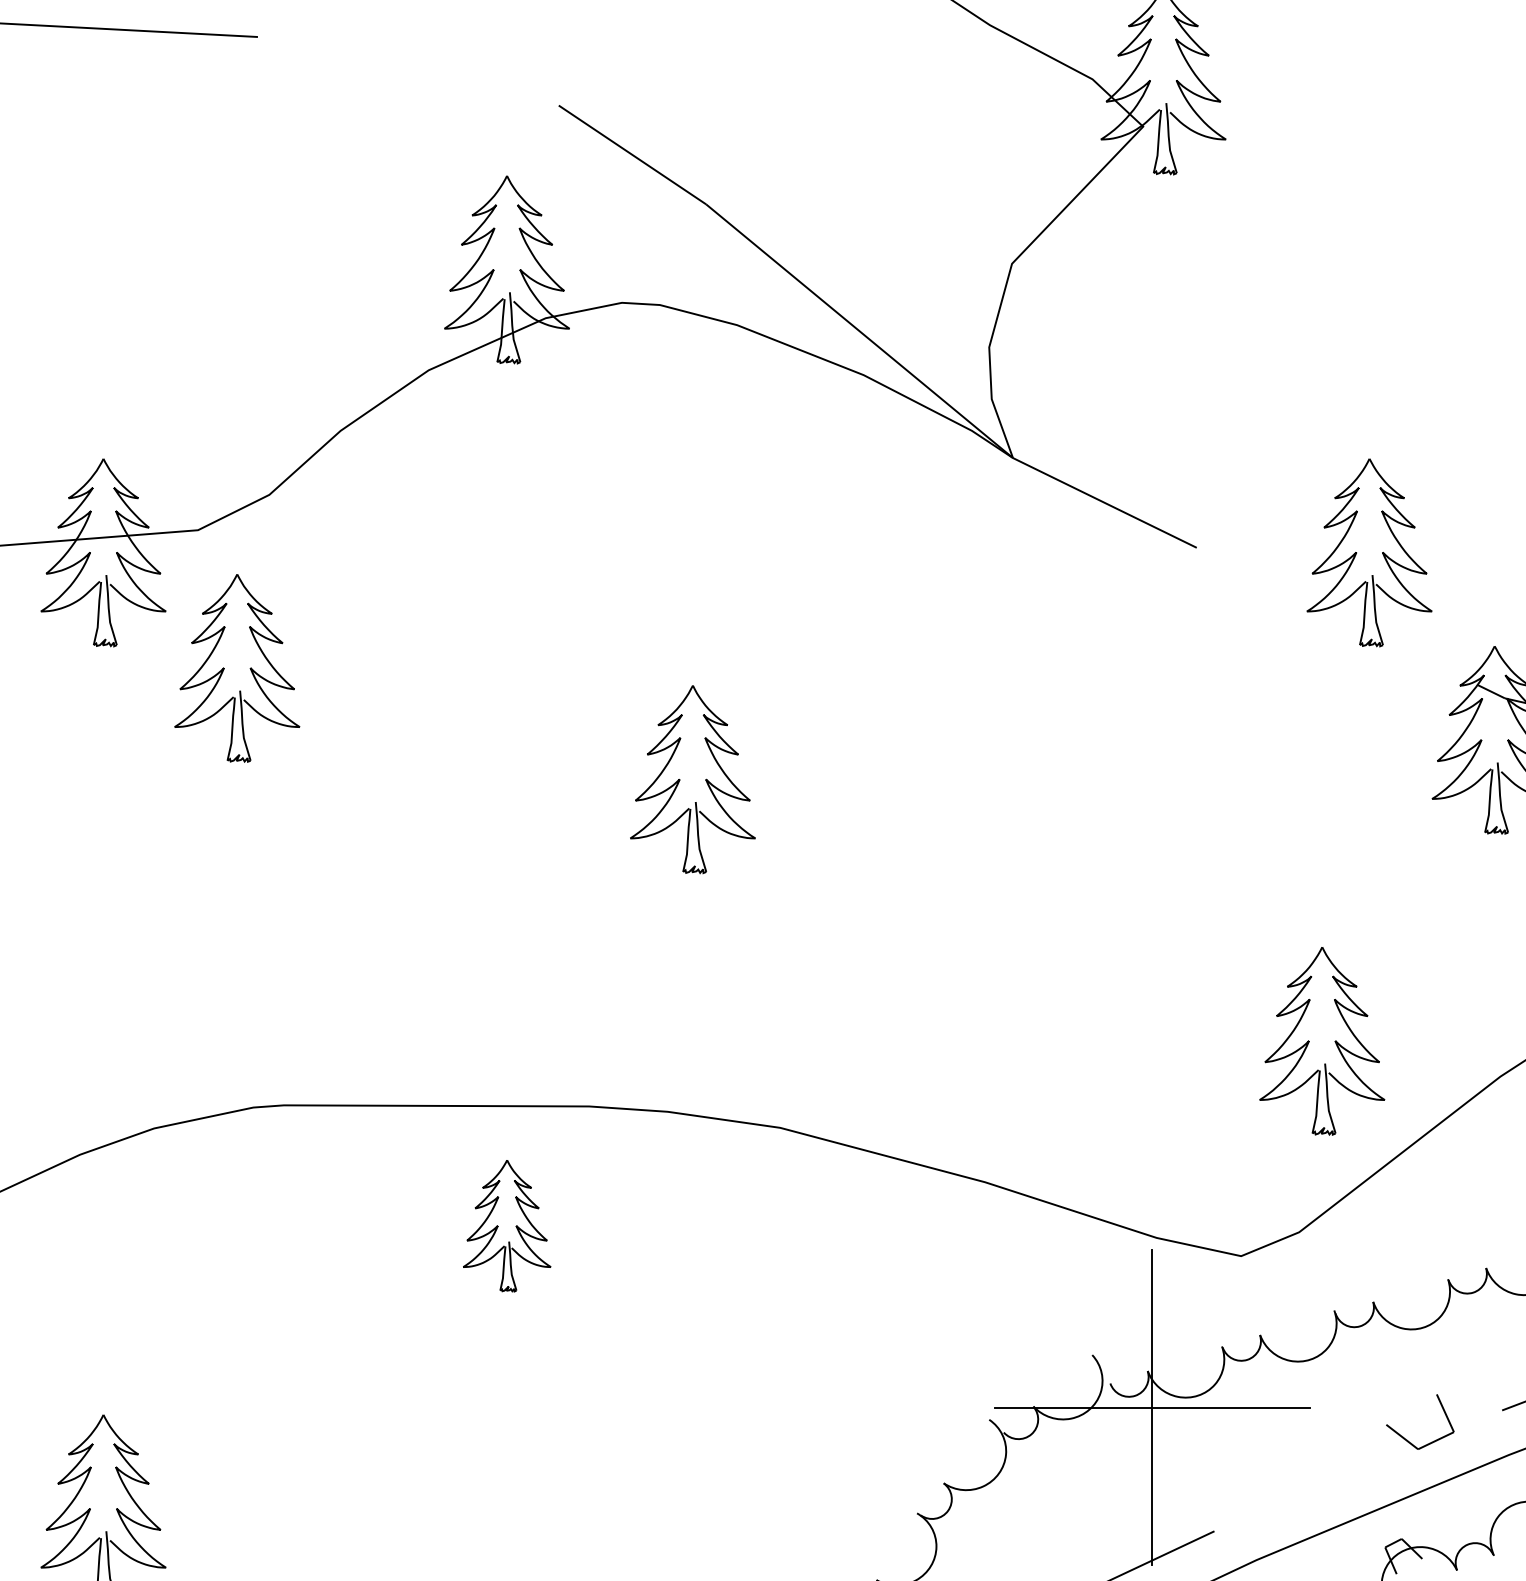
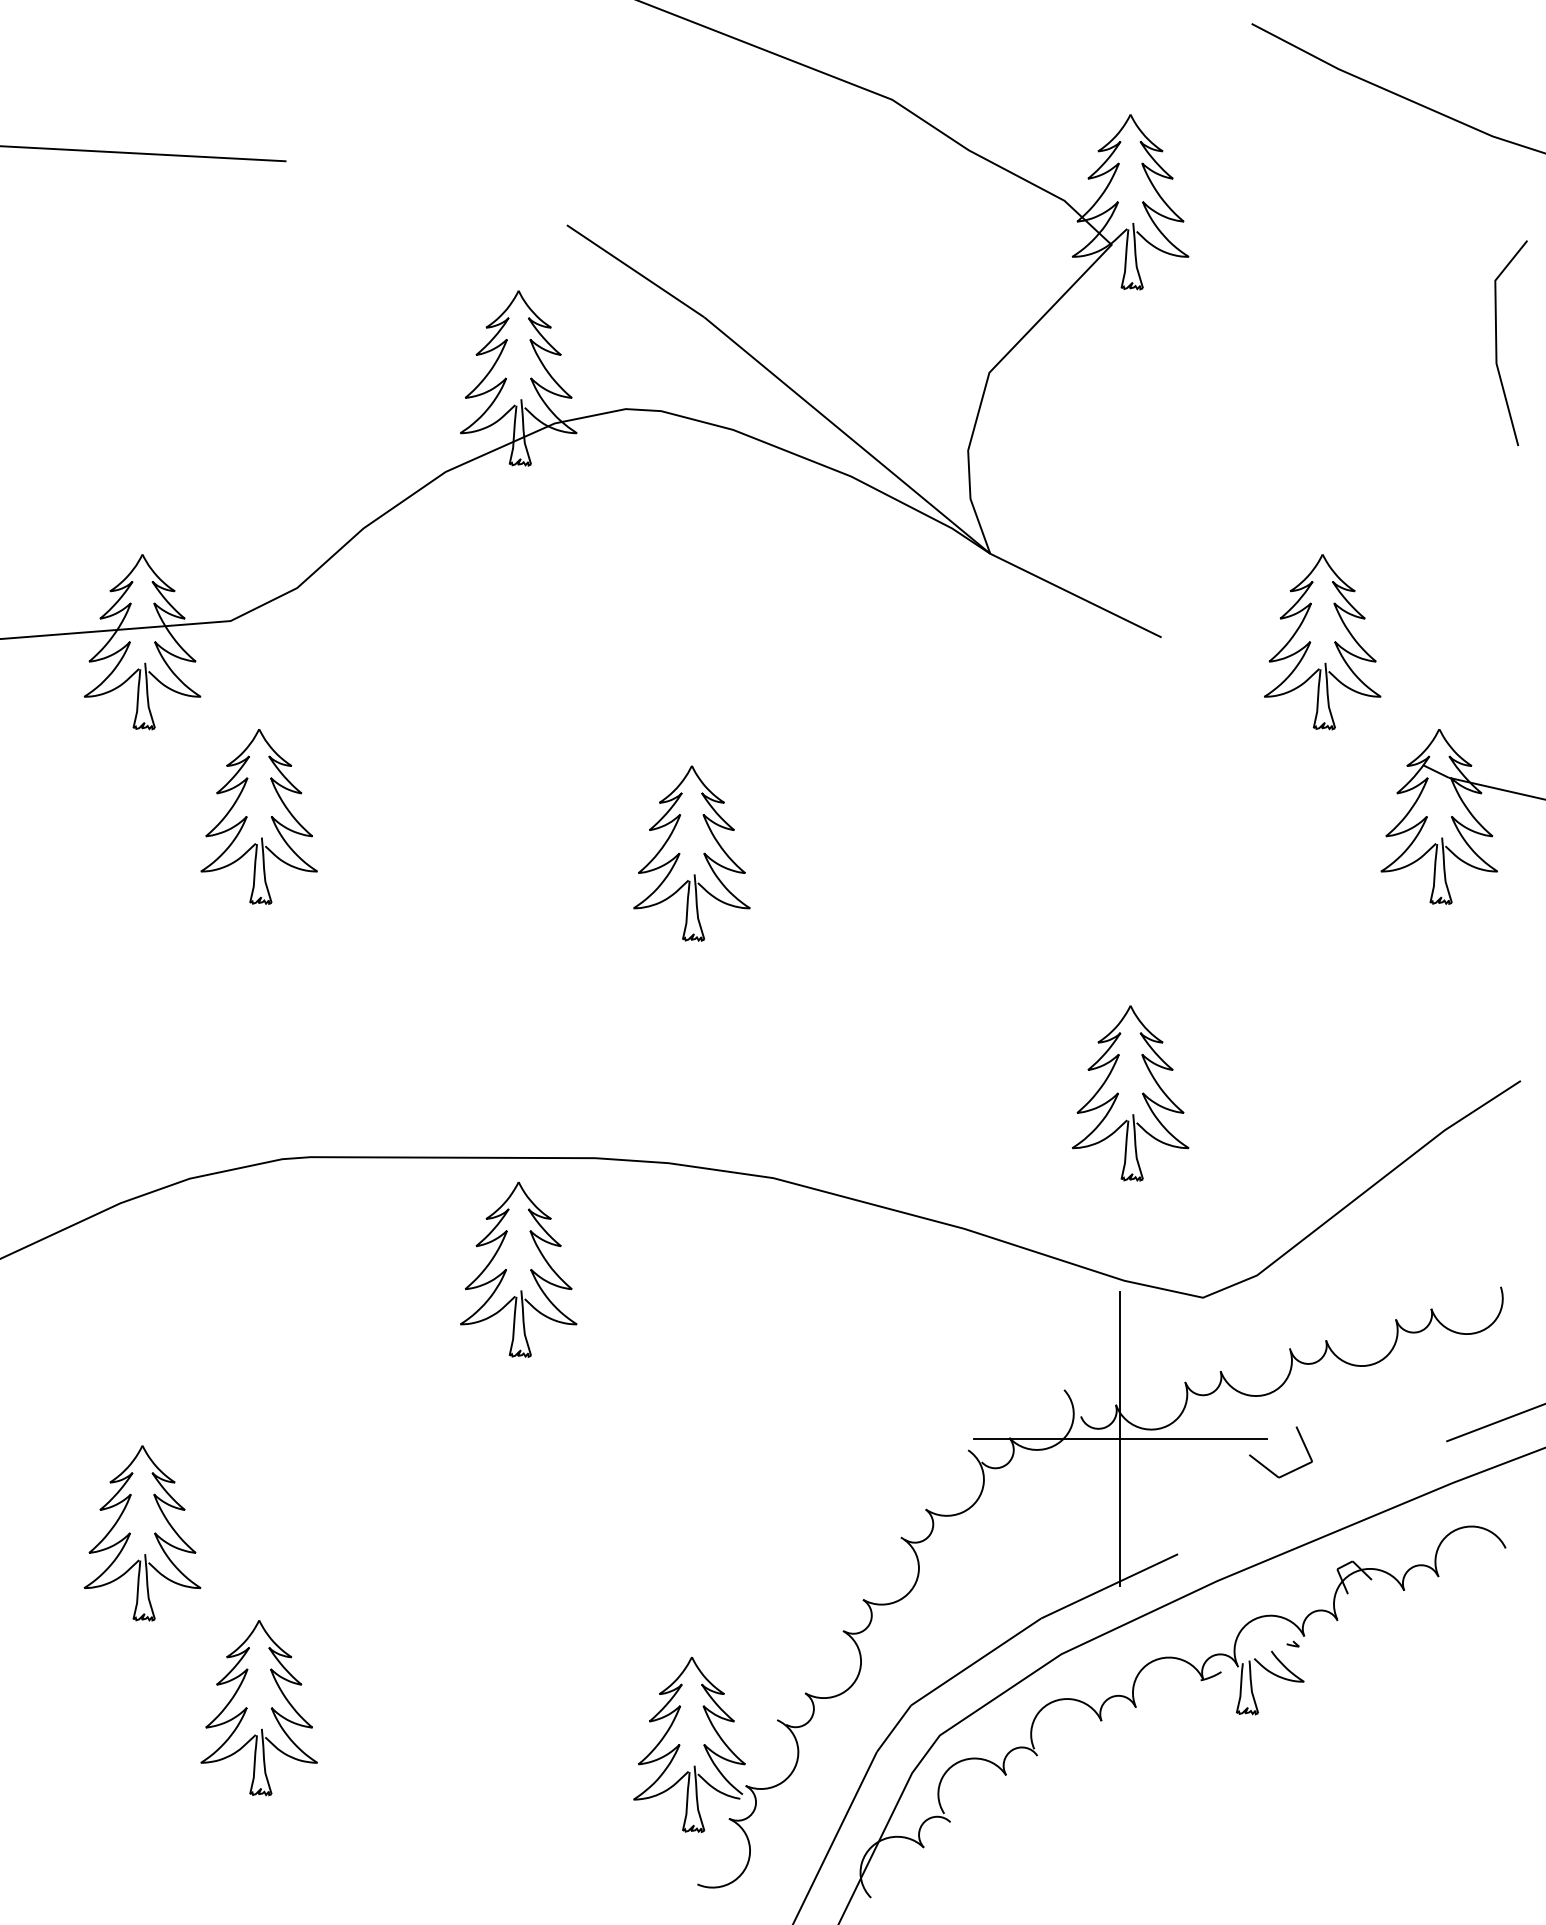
part: (224, 668) -> (247, 816), moved
part: (1309, 1041) -> (1118, 1093), moved
part: (506, 1225) -> (518, 1269), size x1.43
line: (1404, 1437) -> (1266, 1466), moved

